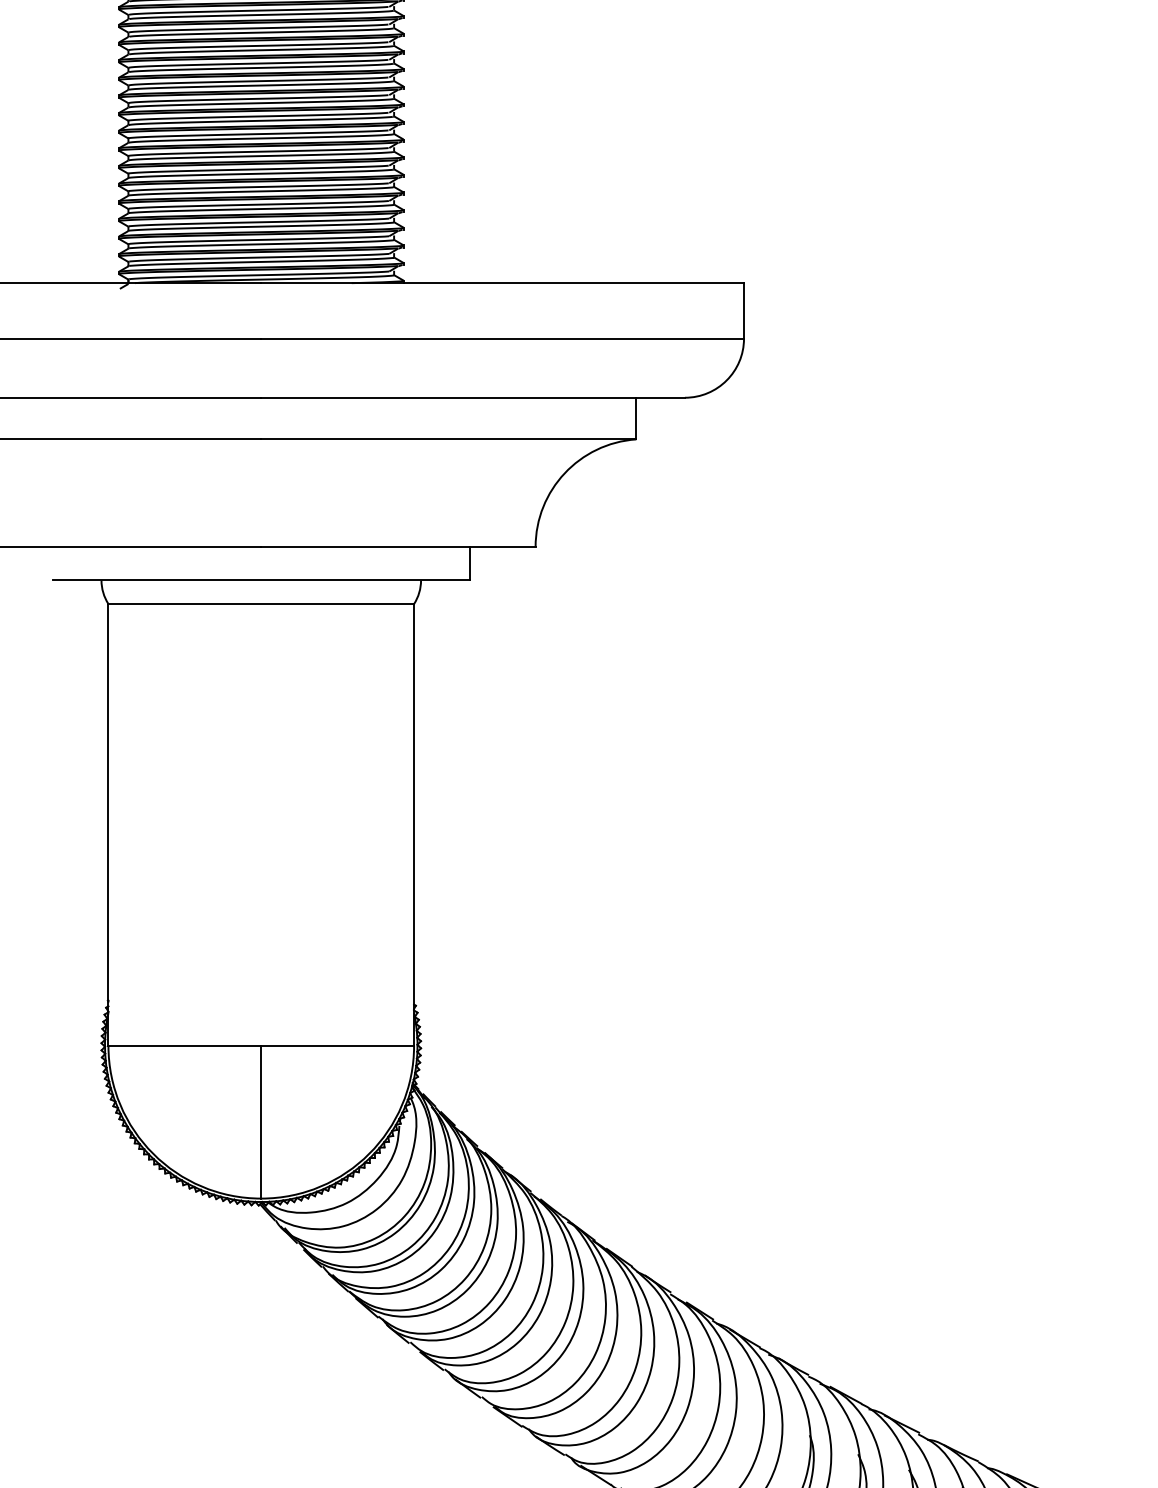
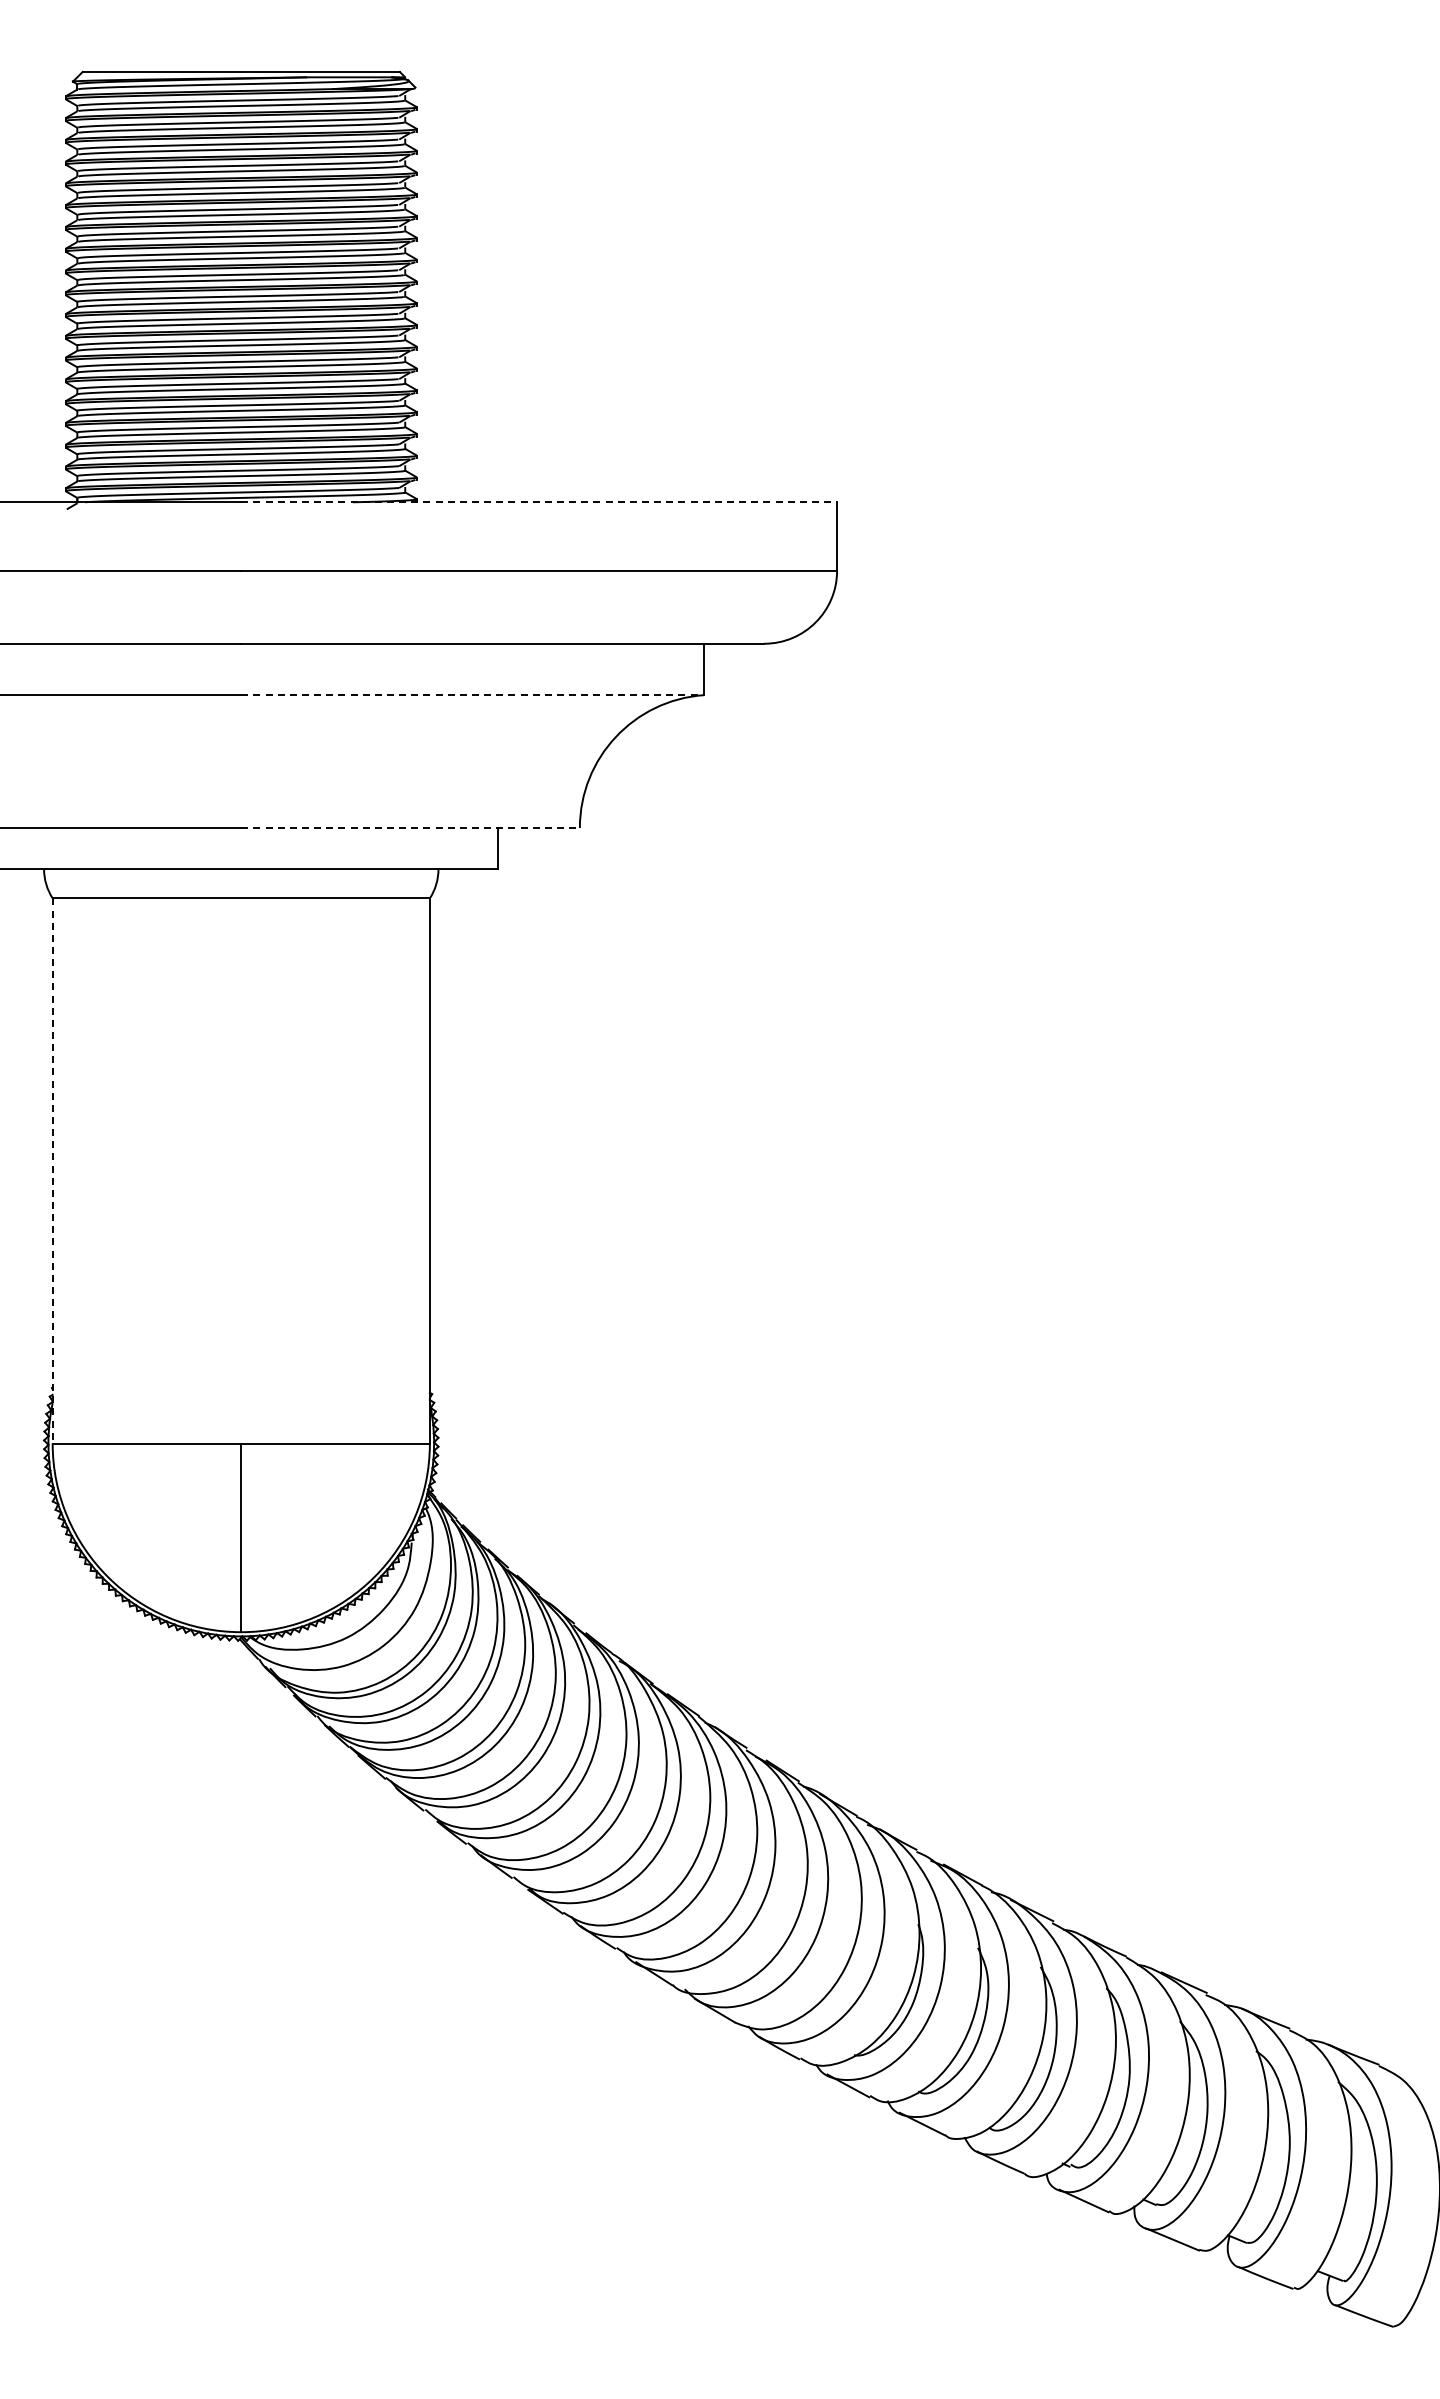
line: (502, 283) -> (539, 502), solid -> dashed
line: (449, 439) -> (473, 695), solid -> dashed
line: (399, 547) -> (411, 828), solid -> dashed
line: (108, 824) -> (52, 1170), solid -> dashed

